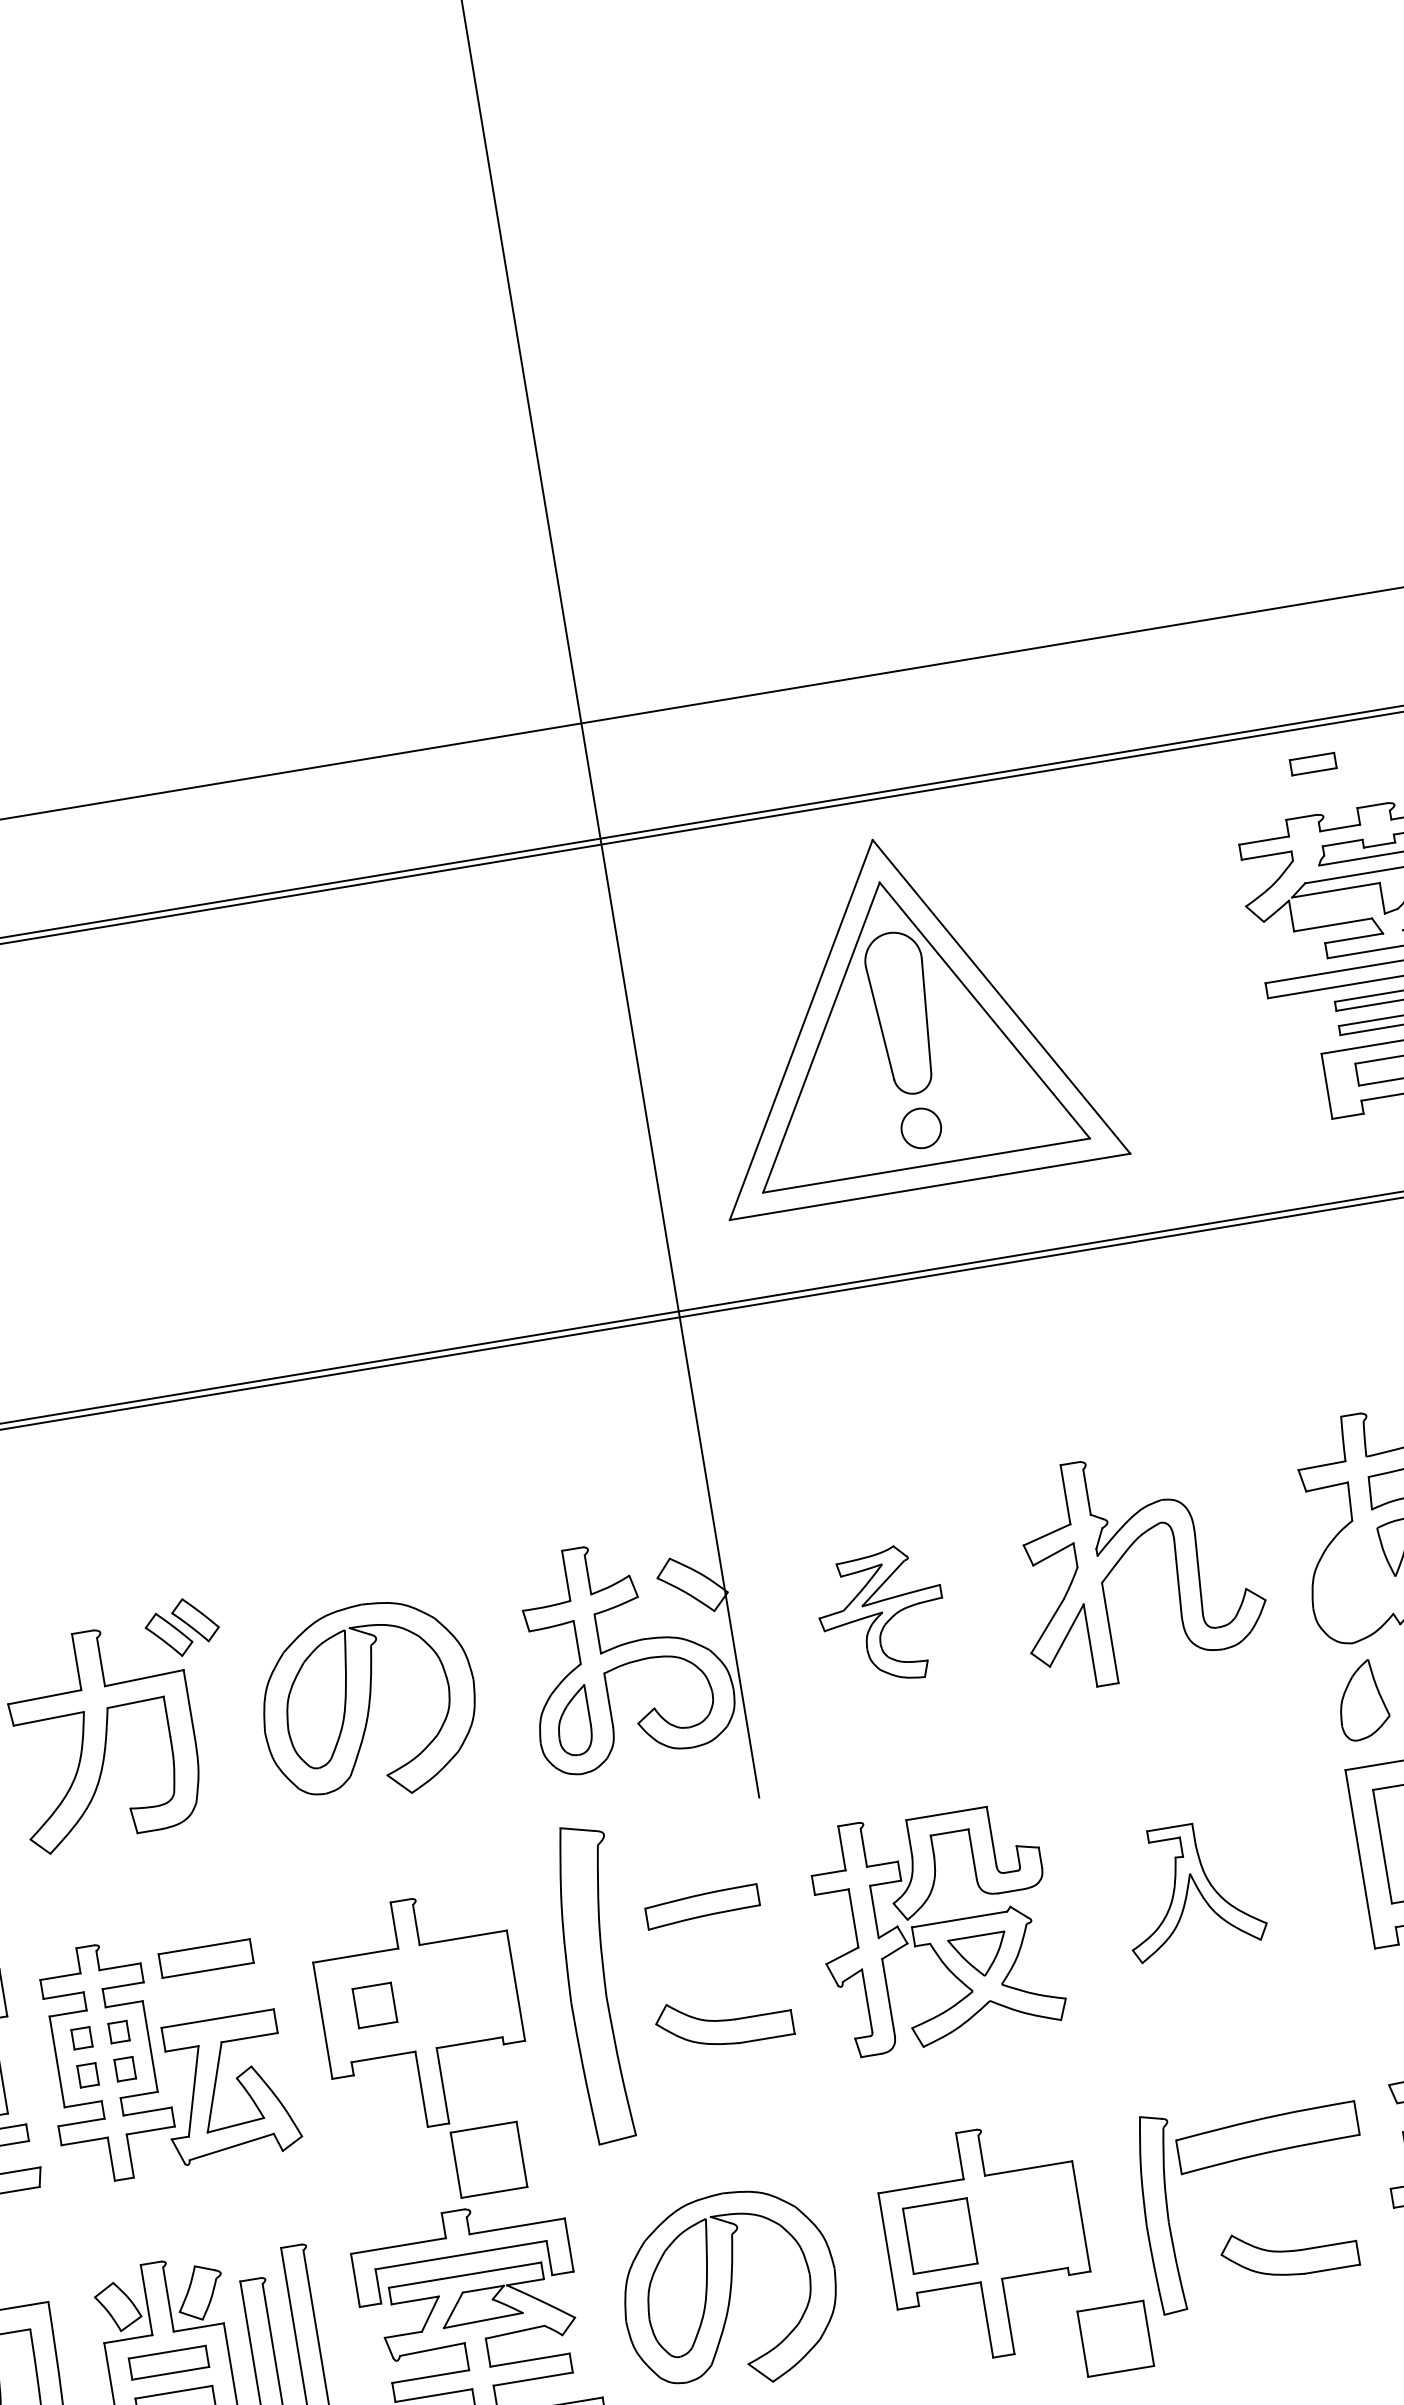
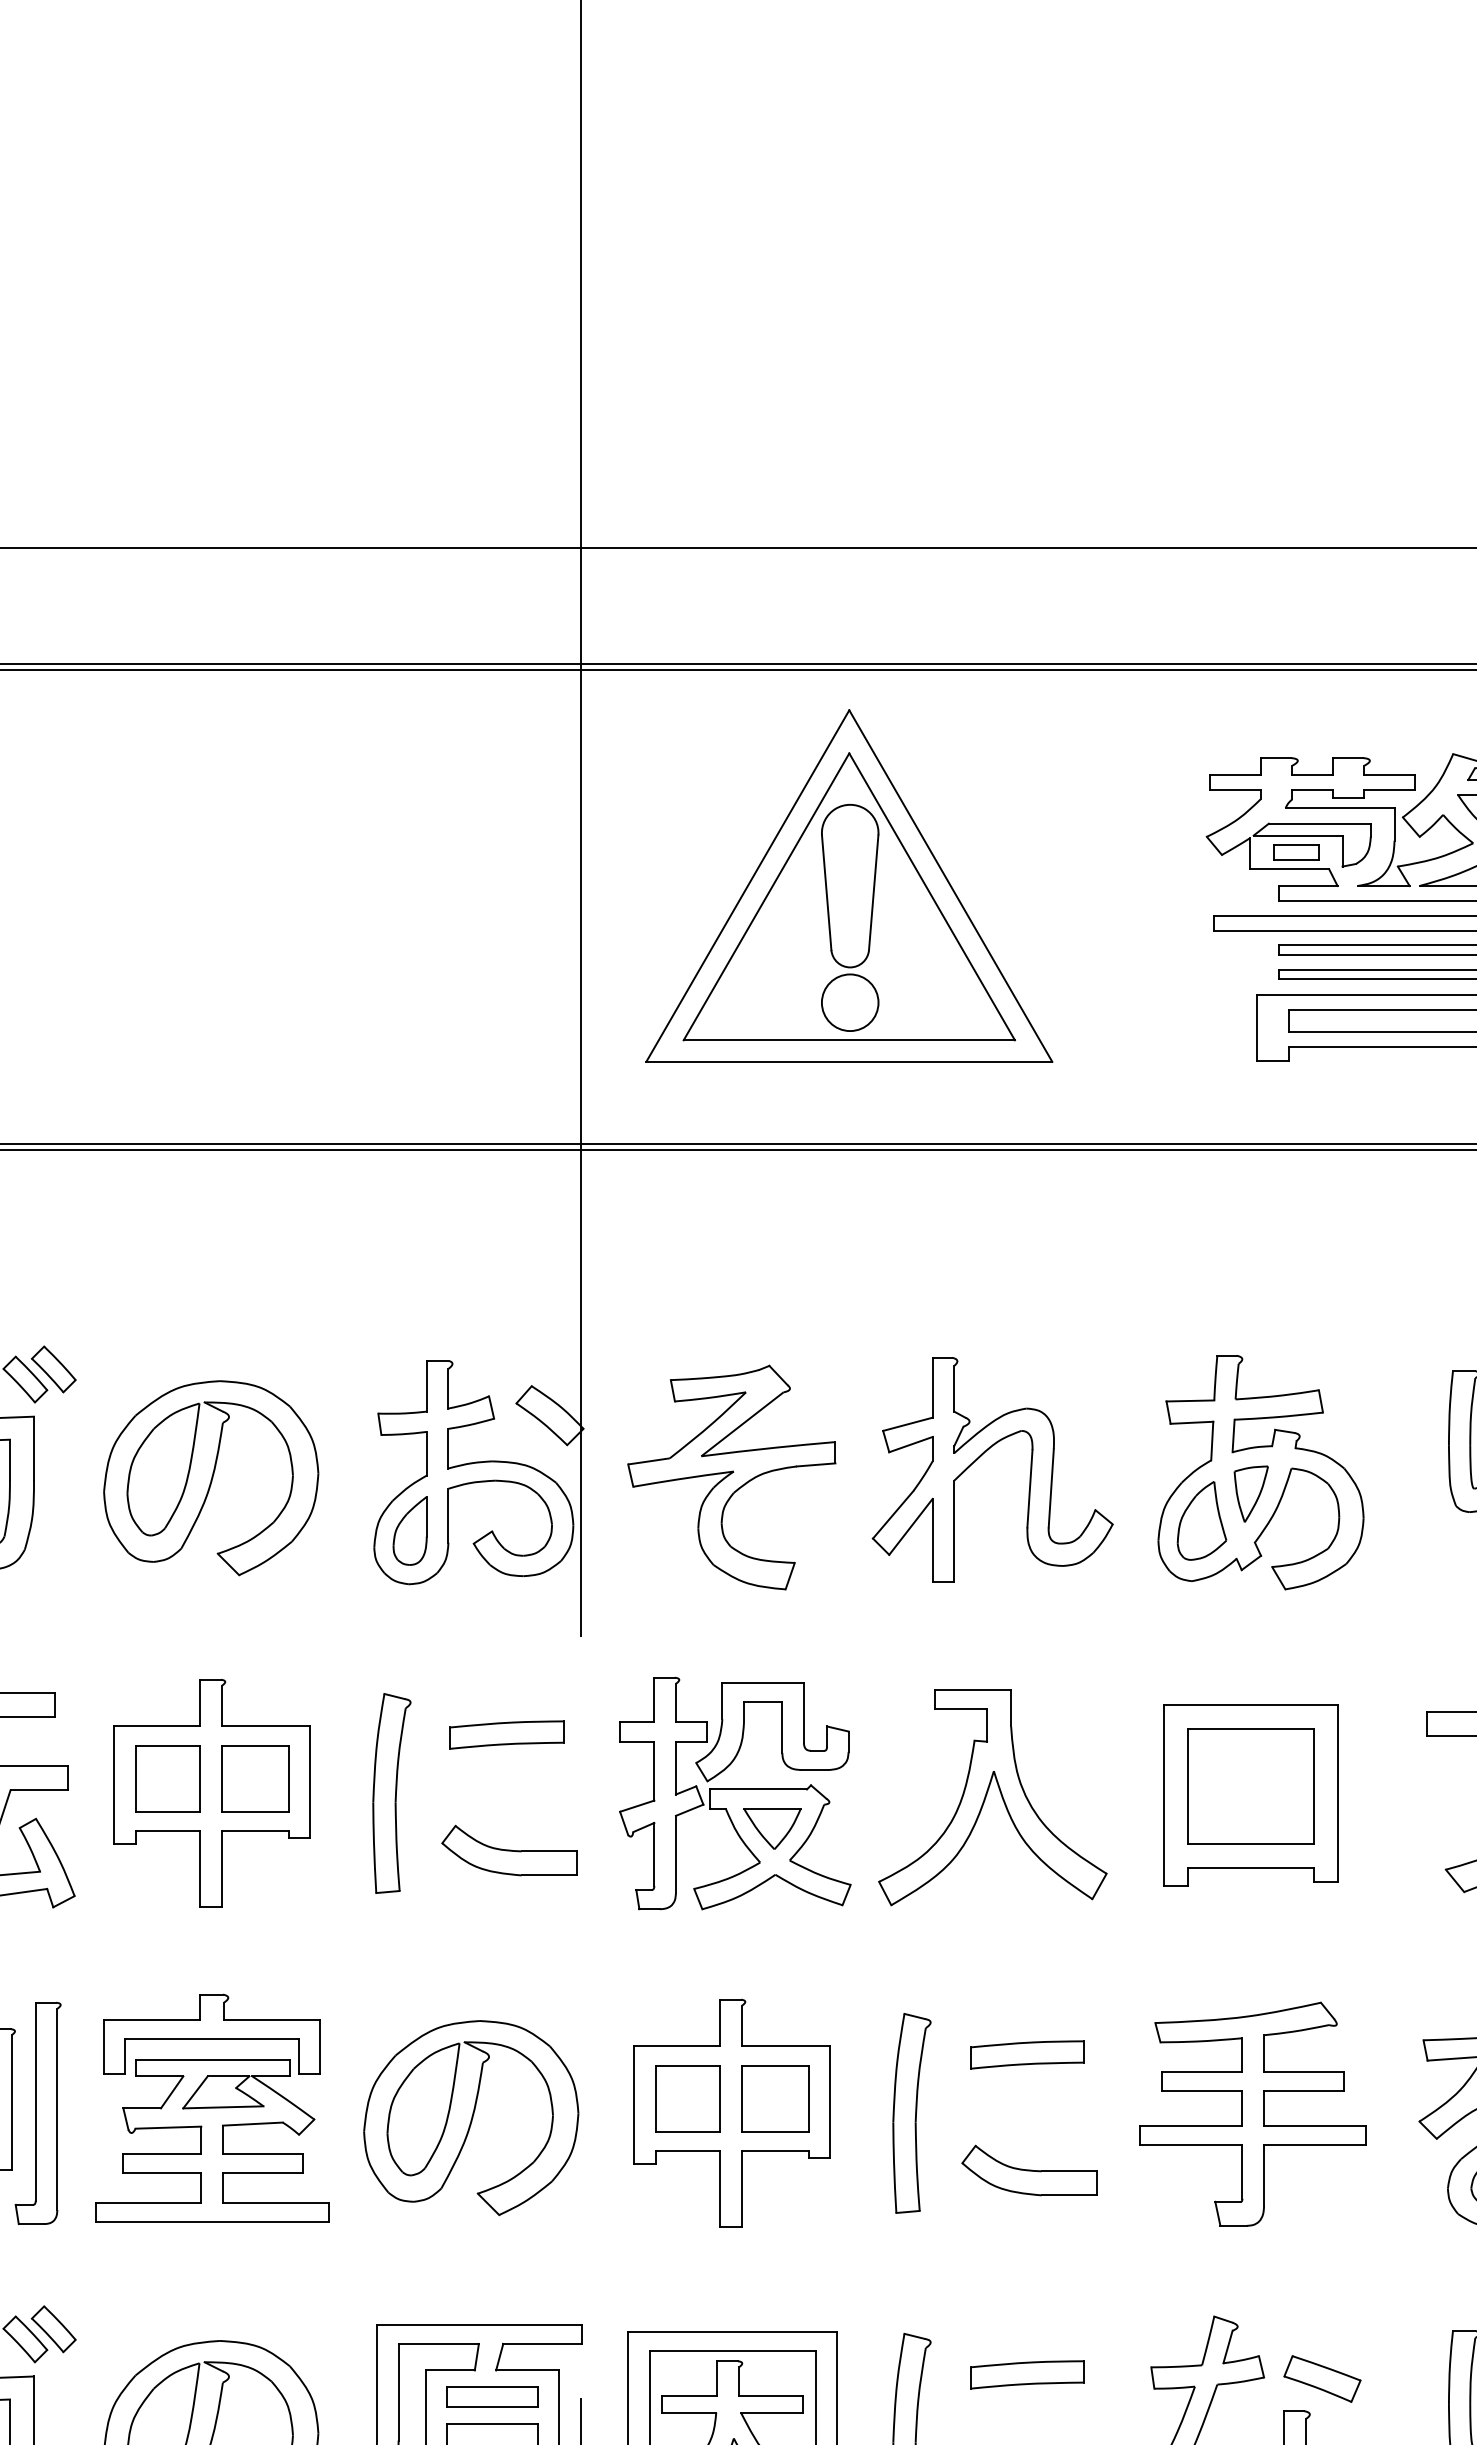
part: (1313, 764) -> (1296, 852), moved
circle: (920, 1128) -> (849, 1002), size x1.43
part: (881, 1616) -> (731, 1477), size x1.67
part: (1361, 1699) -> (1201, 1520), moved
part: (1191, 1889) -> (992, 1797), size x1.67
part: (597, 1983) -> (391, 1793), size x0.62
part: (374, 2005) -> (167, 1778), size x1.67
part: (1268, 2137) -> (1027, 2054), size x0.62
part: (489, 2159) -> (255, 1778), moved
part: (1115, 2338) -> (775, 2098), moved

